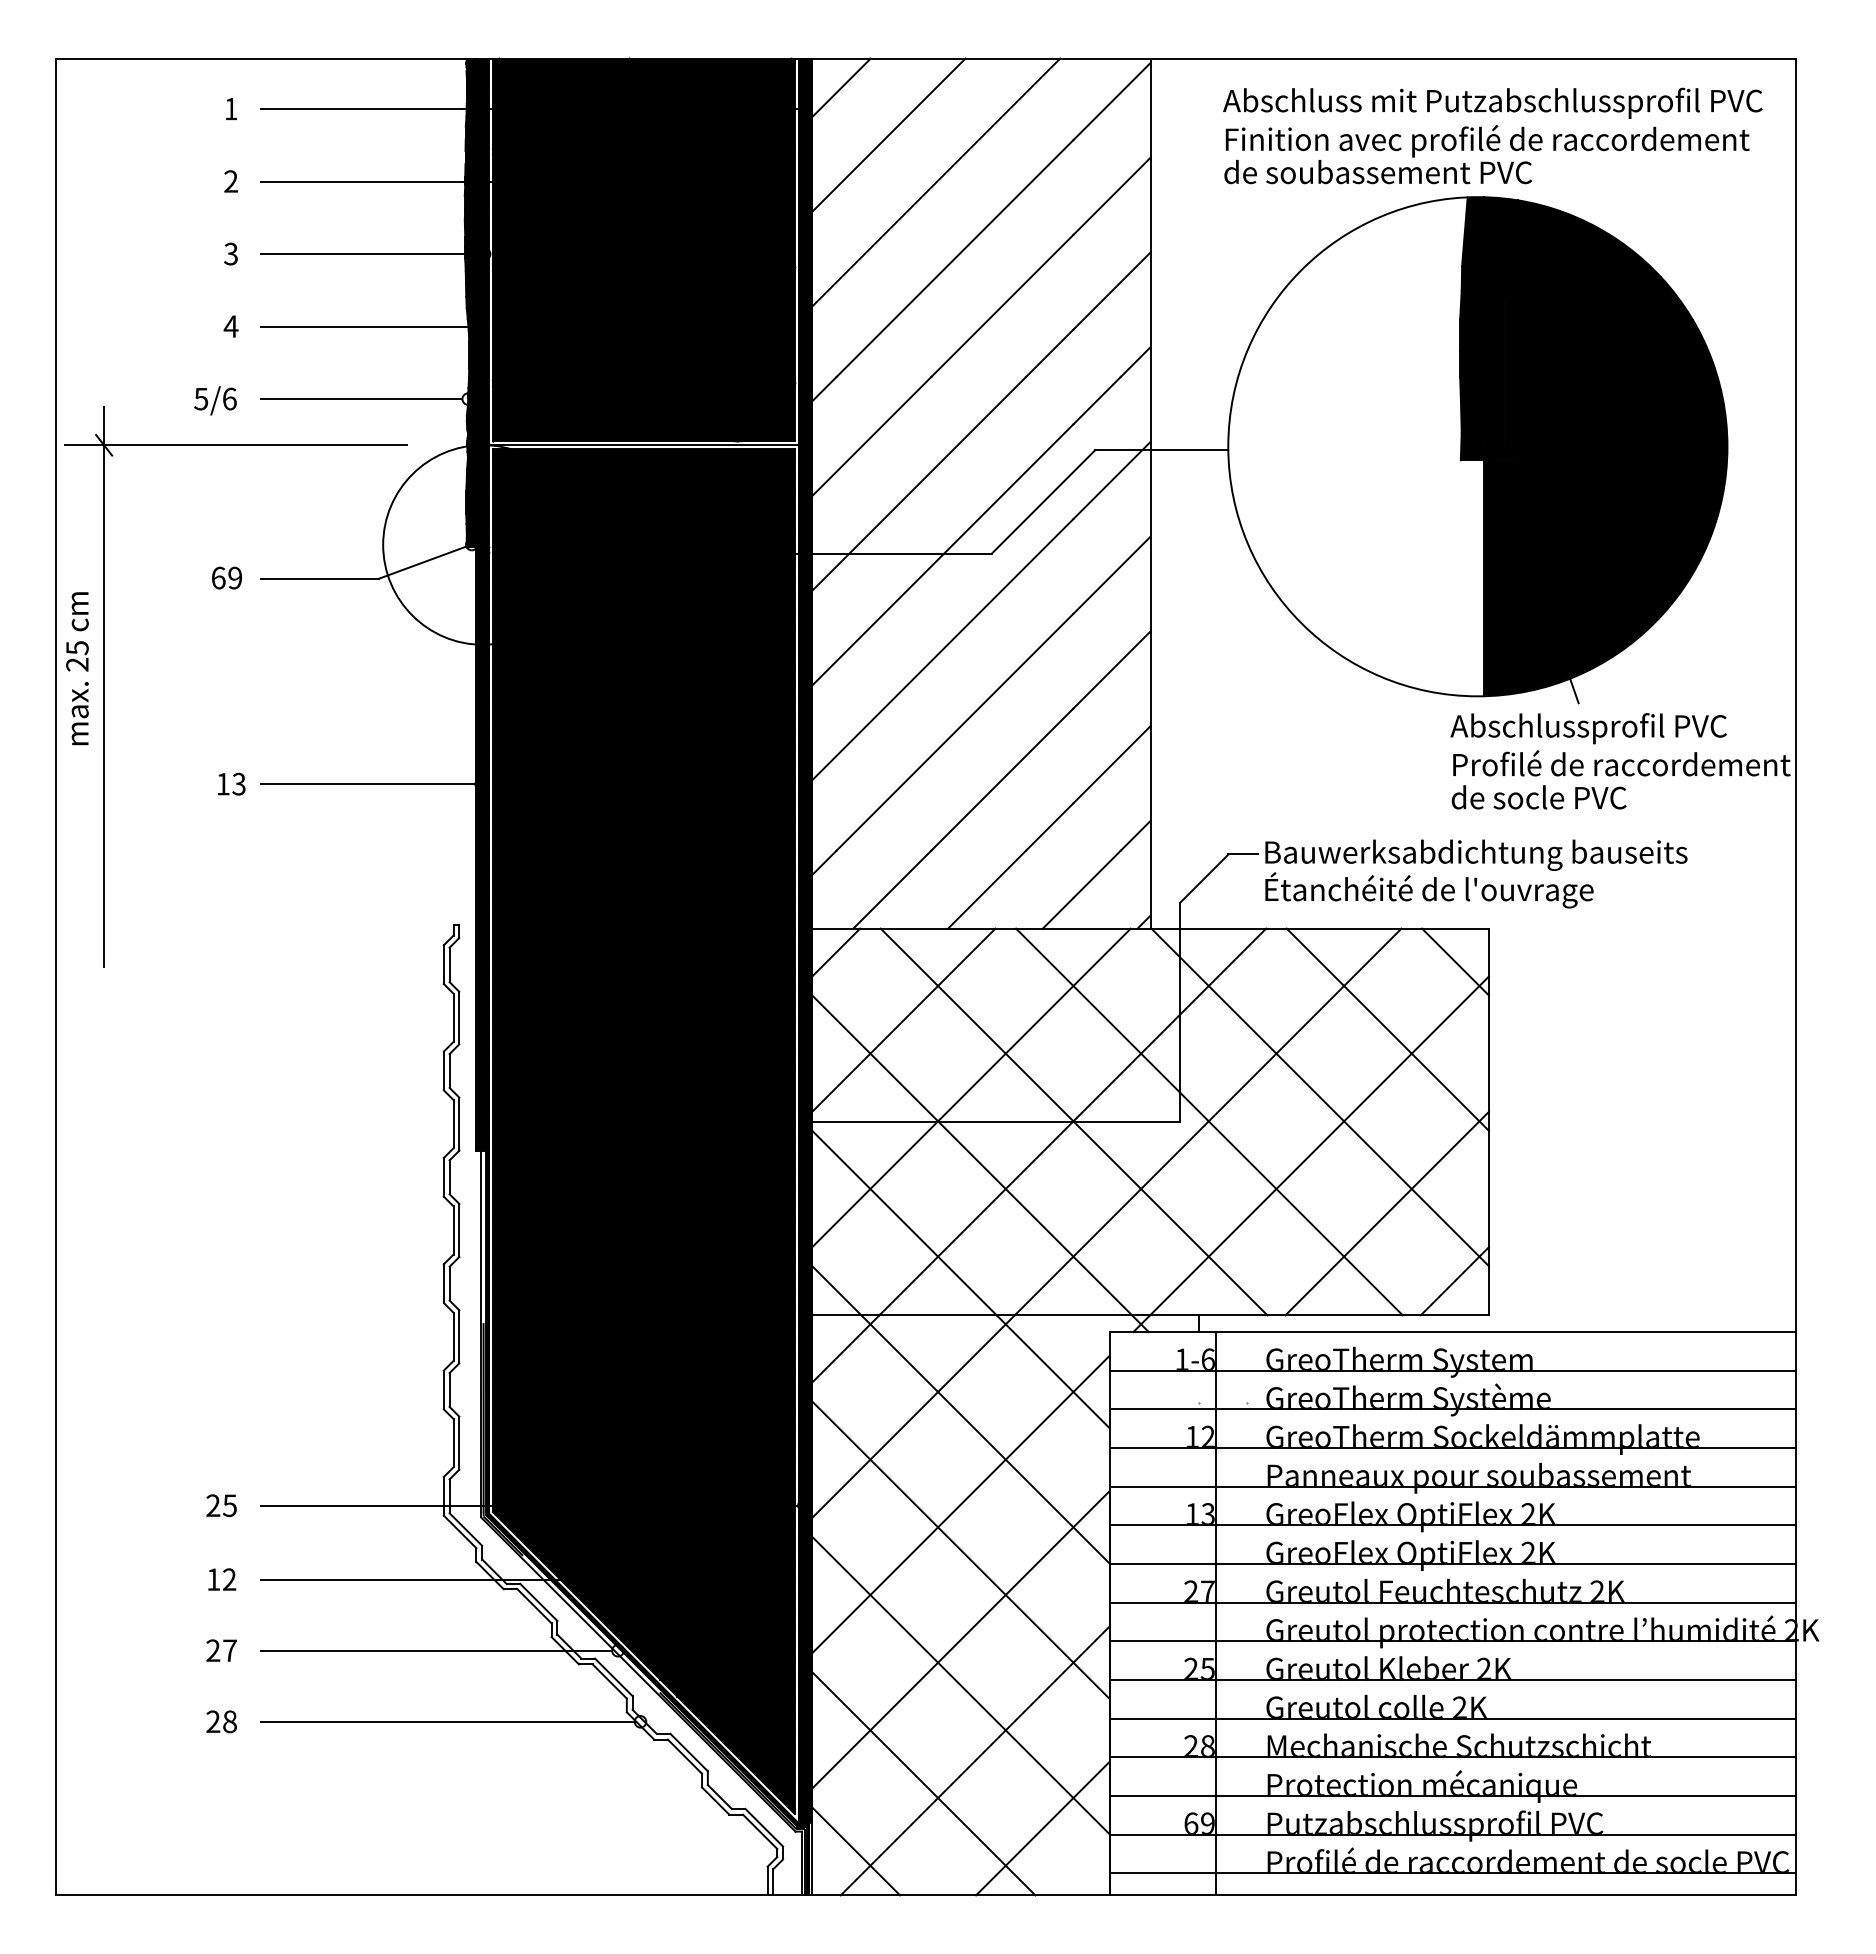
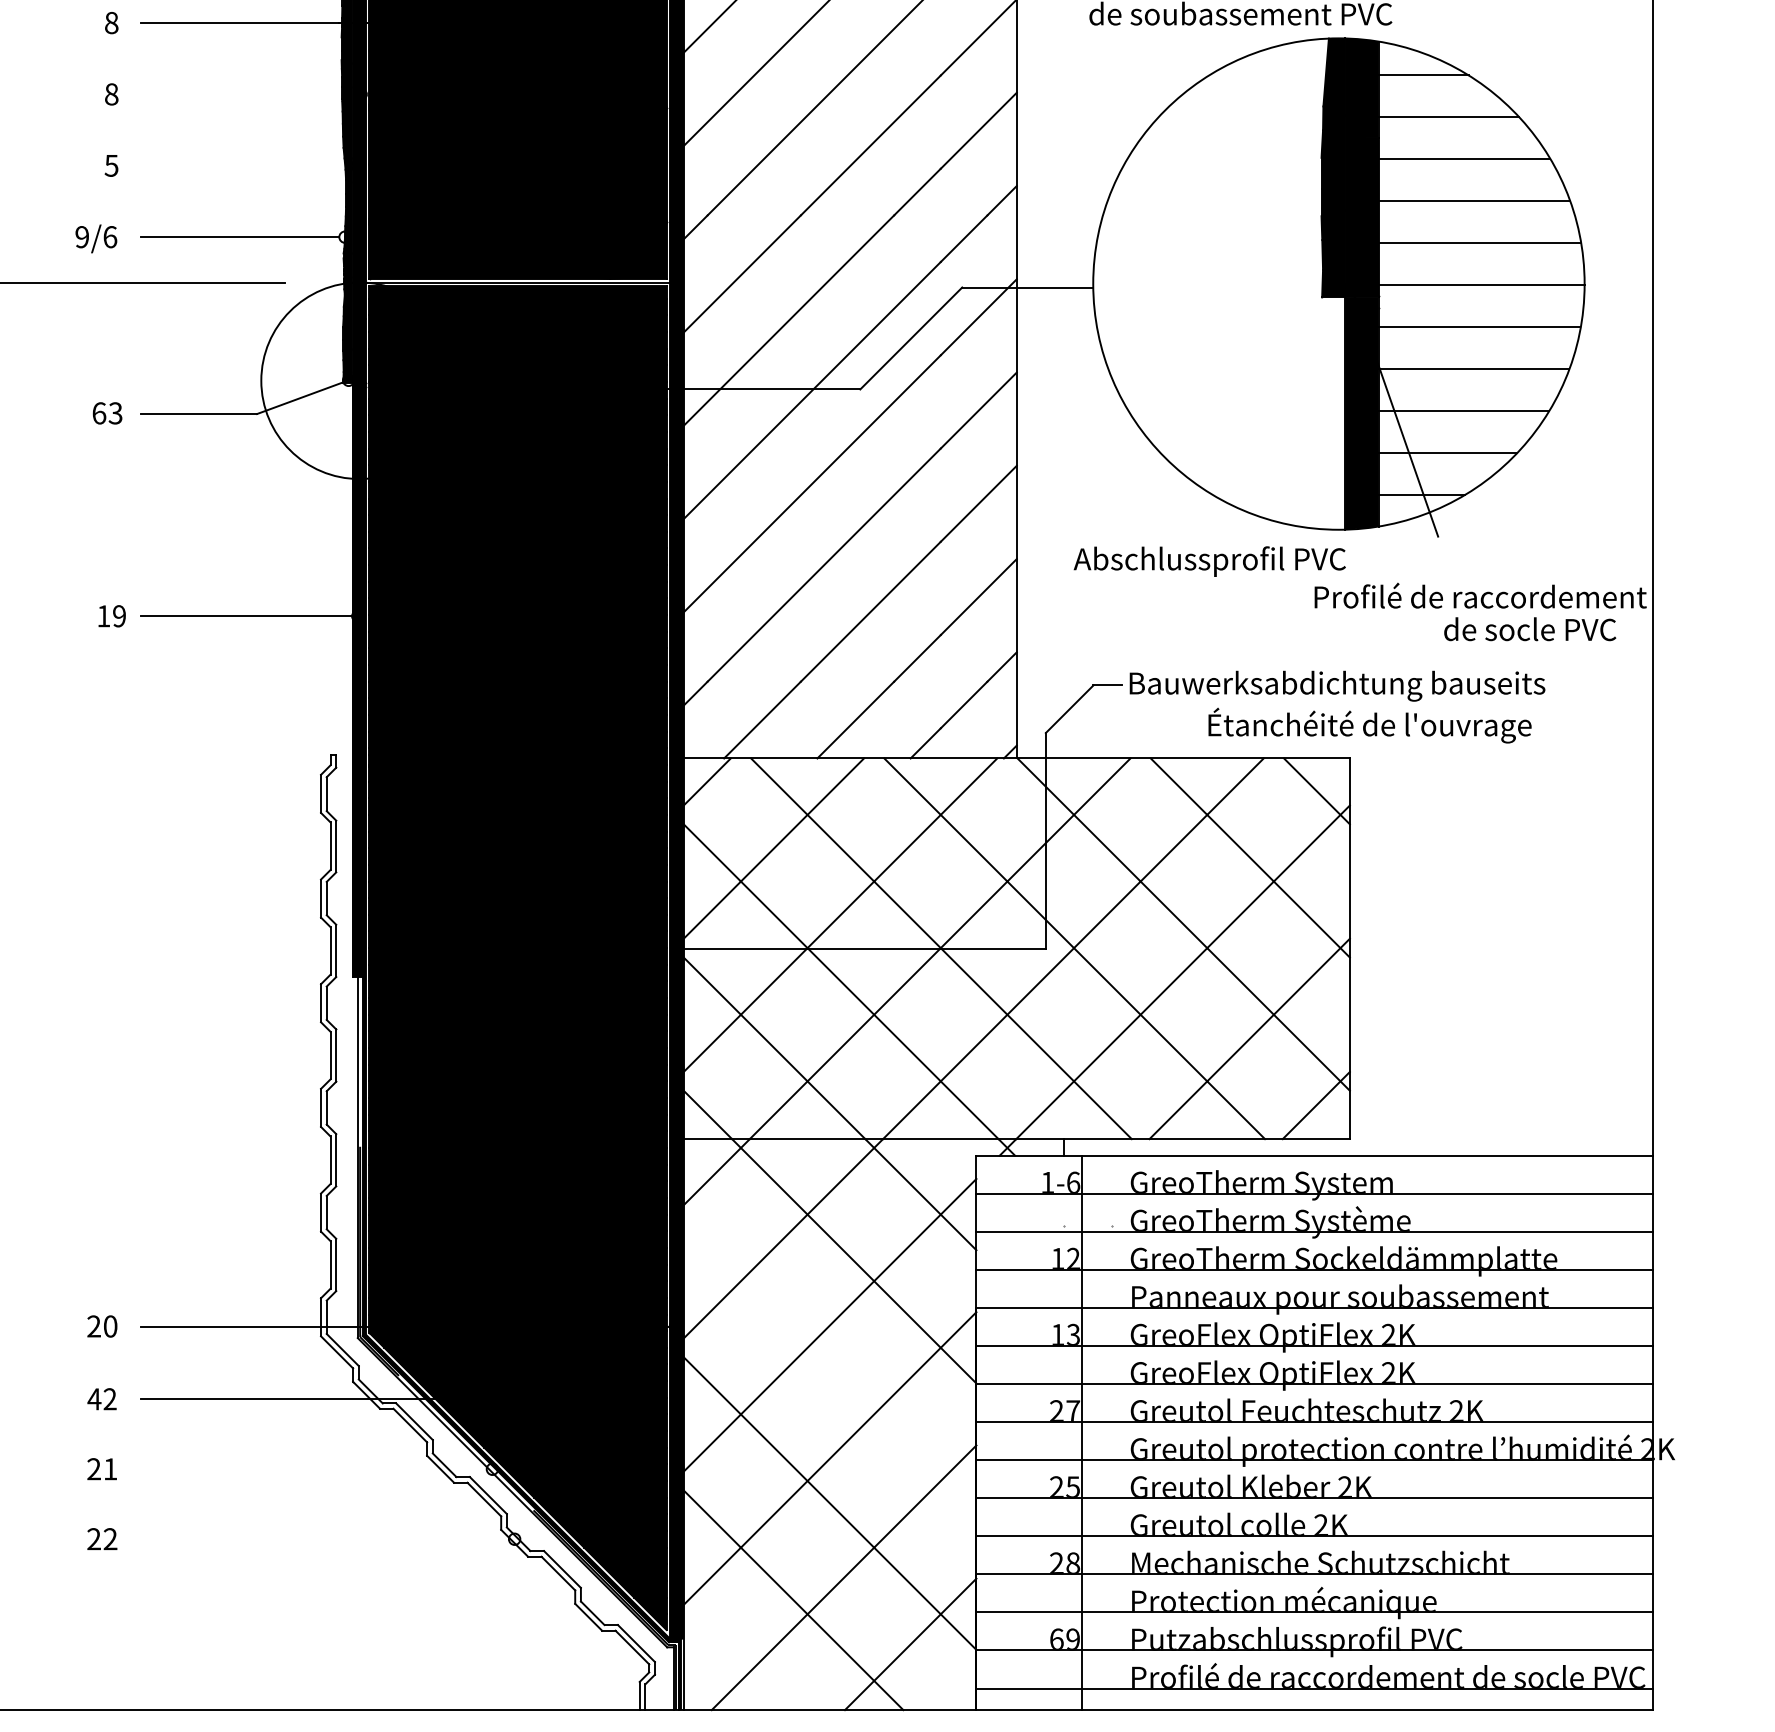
text: (231, 181) -> (112, 22), 2 -> 8
text: (231, 253) -> (112, 93), 3 -> 8
line: (369, 254) -> (247, 94), removed
text: (230, 326) -> (111, 165), 4 -> 5
line: (367, 326) -> (245, 165), removed
text: (201, 398) -> (82, 236), 5/6 -> 9/6
fill: (1622, 446) -> (1481, 283), removed
text: (234, 578) -> (114, 413), 69 -> 63
text: (1588, 728) -> (1209, 561), moved
text: (238, 784) -> (118, 616), 13 -> 19
text: (1538, 797) -> (1529, 629), moved
text: (1429, 890) -> (1370, 725), moved
text: (229, 1505) -> (110, 1326), 25 -> 20
line: (960, 1549) -> (829, 1369), removed
text: (213, 1579) -> (94, 1399), 12 -> 42
text: (229, 1650) -> (110, 1469), 27 -> 21
line: (436, 1650) -> (313, 1469), removed
text: (229, 1721) -> (110, 1538), 28 -> 22
line: (447, 1721) -> (324, 1538), removed
line: (856, 1851) -> (727, 1666), removed

